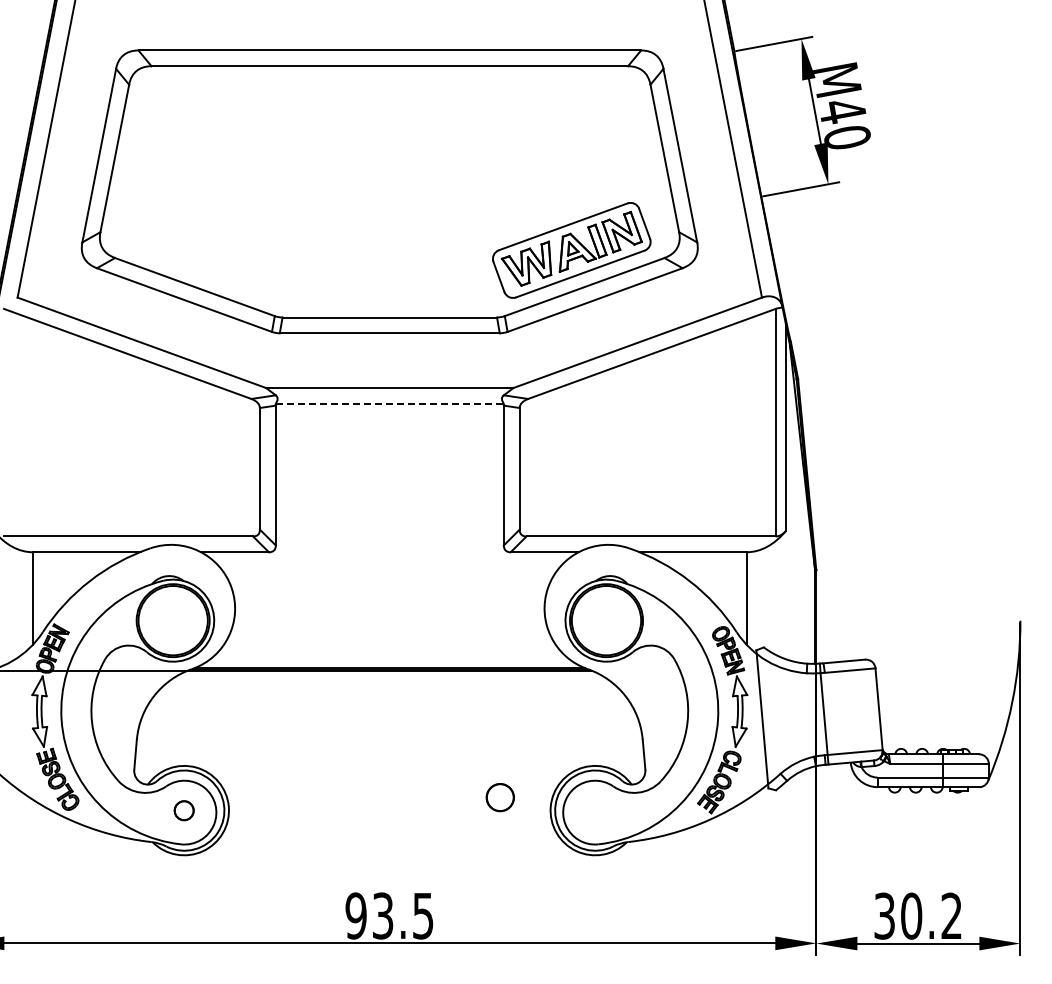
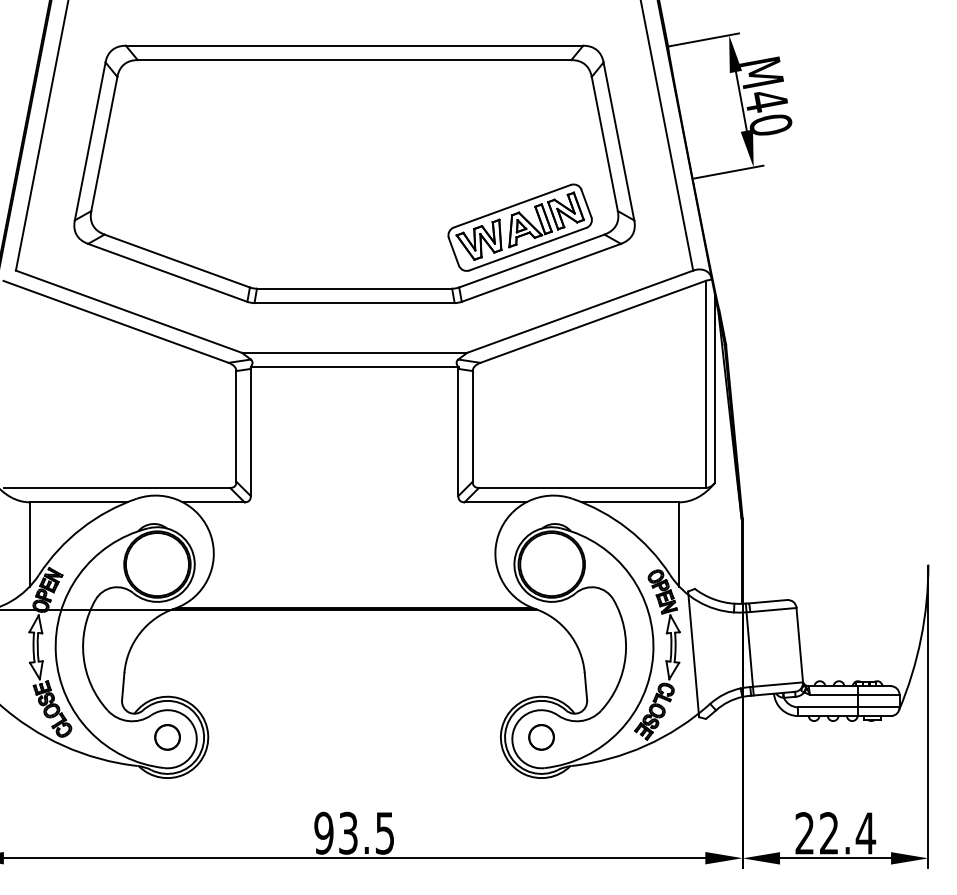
line: (390, 403) -> (355, 366), dashed -> solid
circle: (499, 797) -> (540, 737), moved
circle: (183, 810) -> (166, 737), size x1.43
text: (918, 915) -> (835, 832), 30.2 -> 22.4

